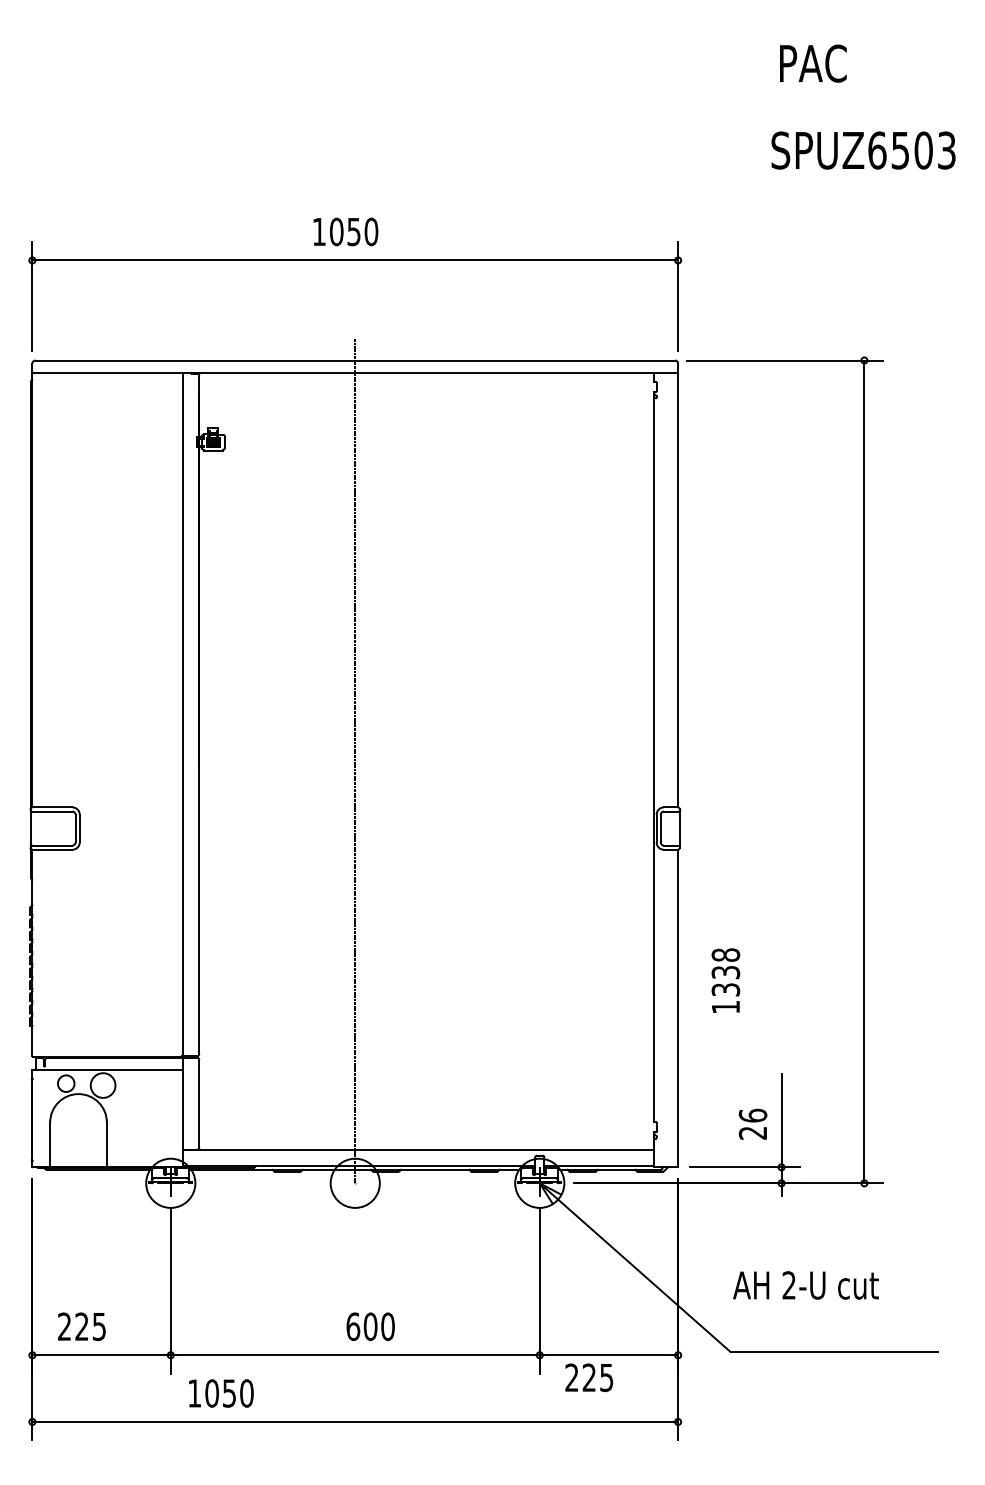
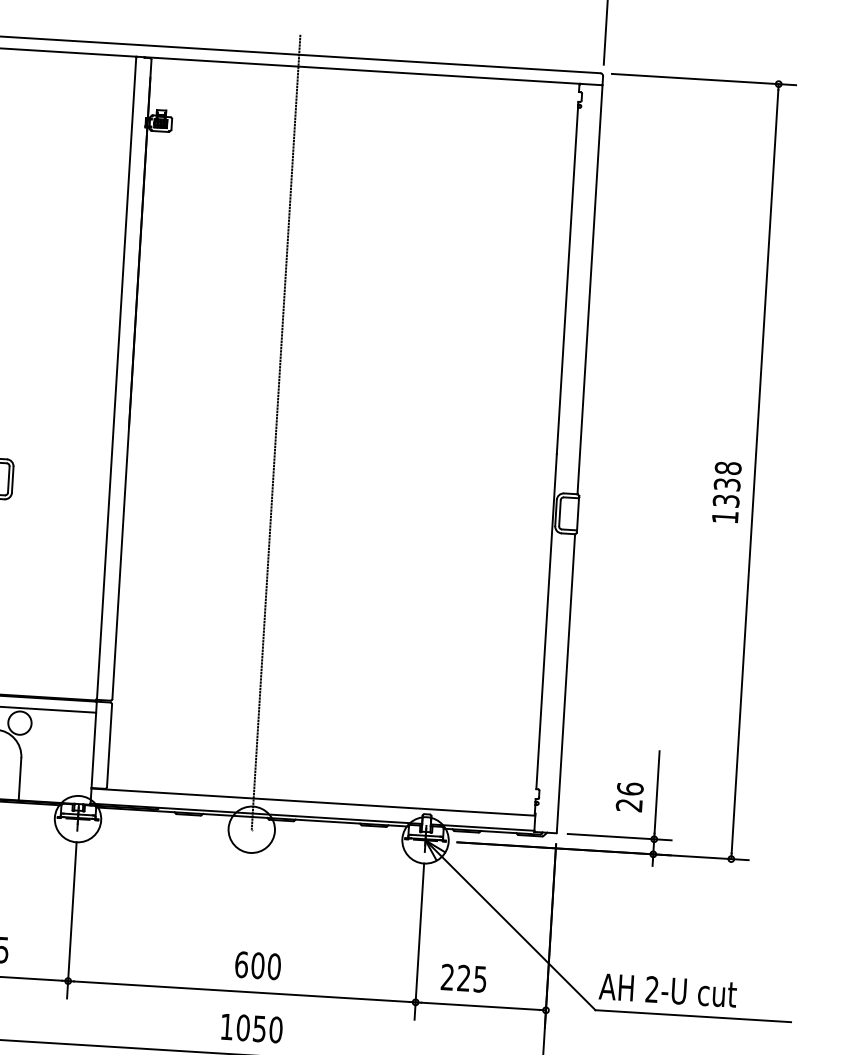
text: (725, 980) -> (726, 492), moved
text: (805, 1285) -> (667, 990), moved
text: (589, 1377) -> (464, 978), moved
text: (221, 1393) -> (252, 1028), moved

